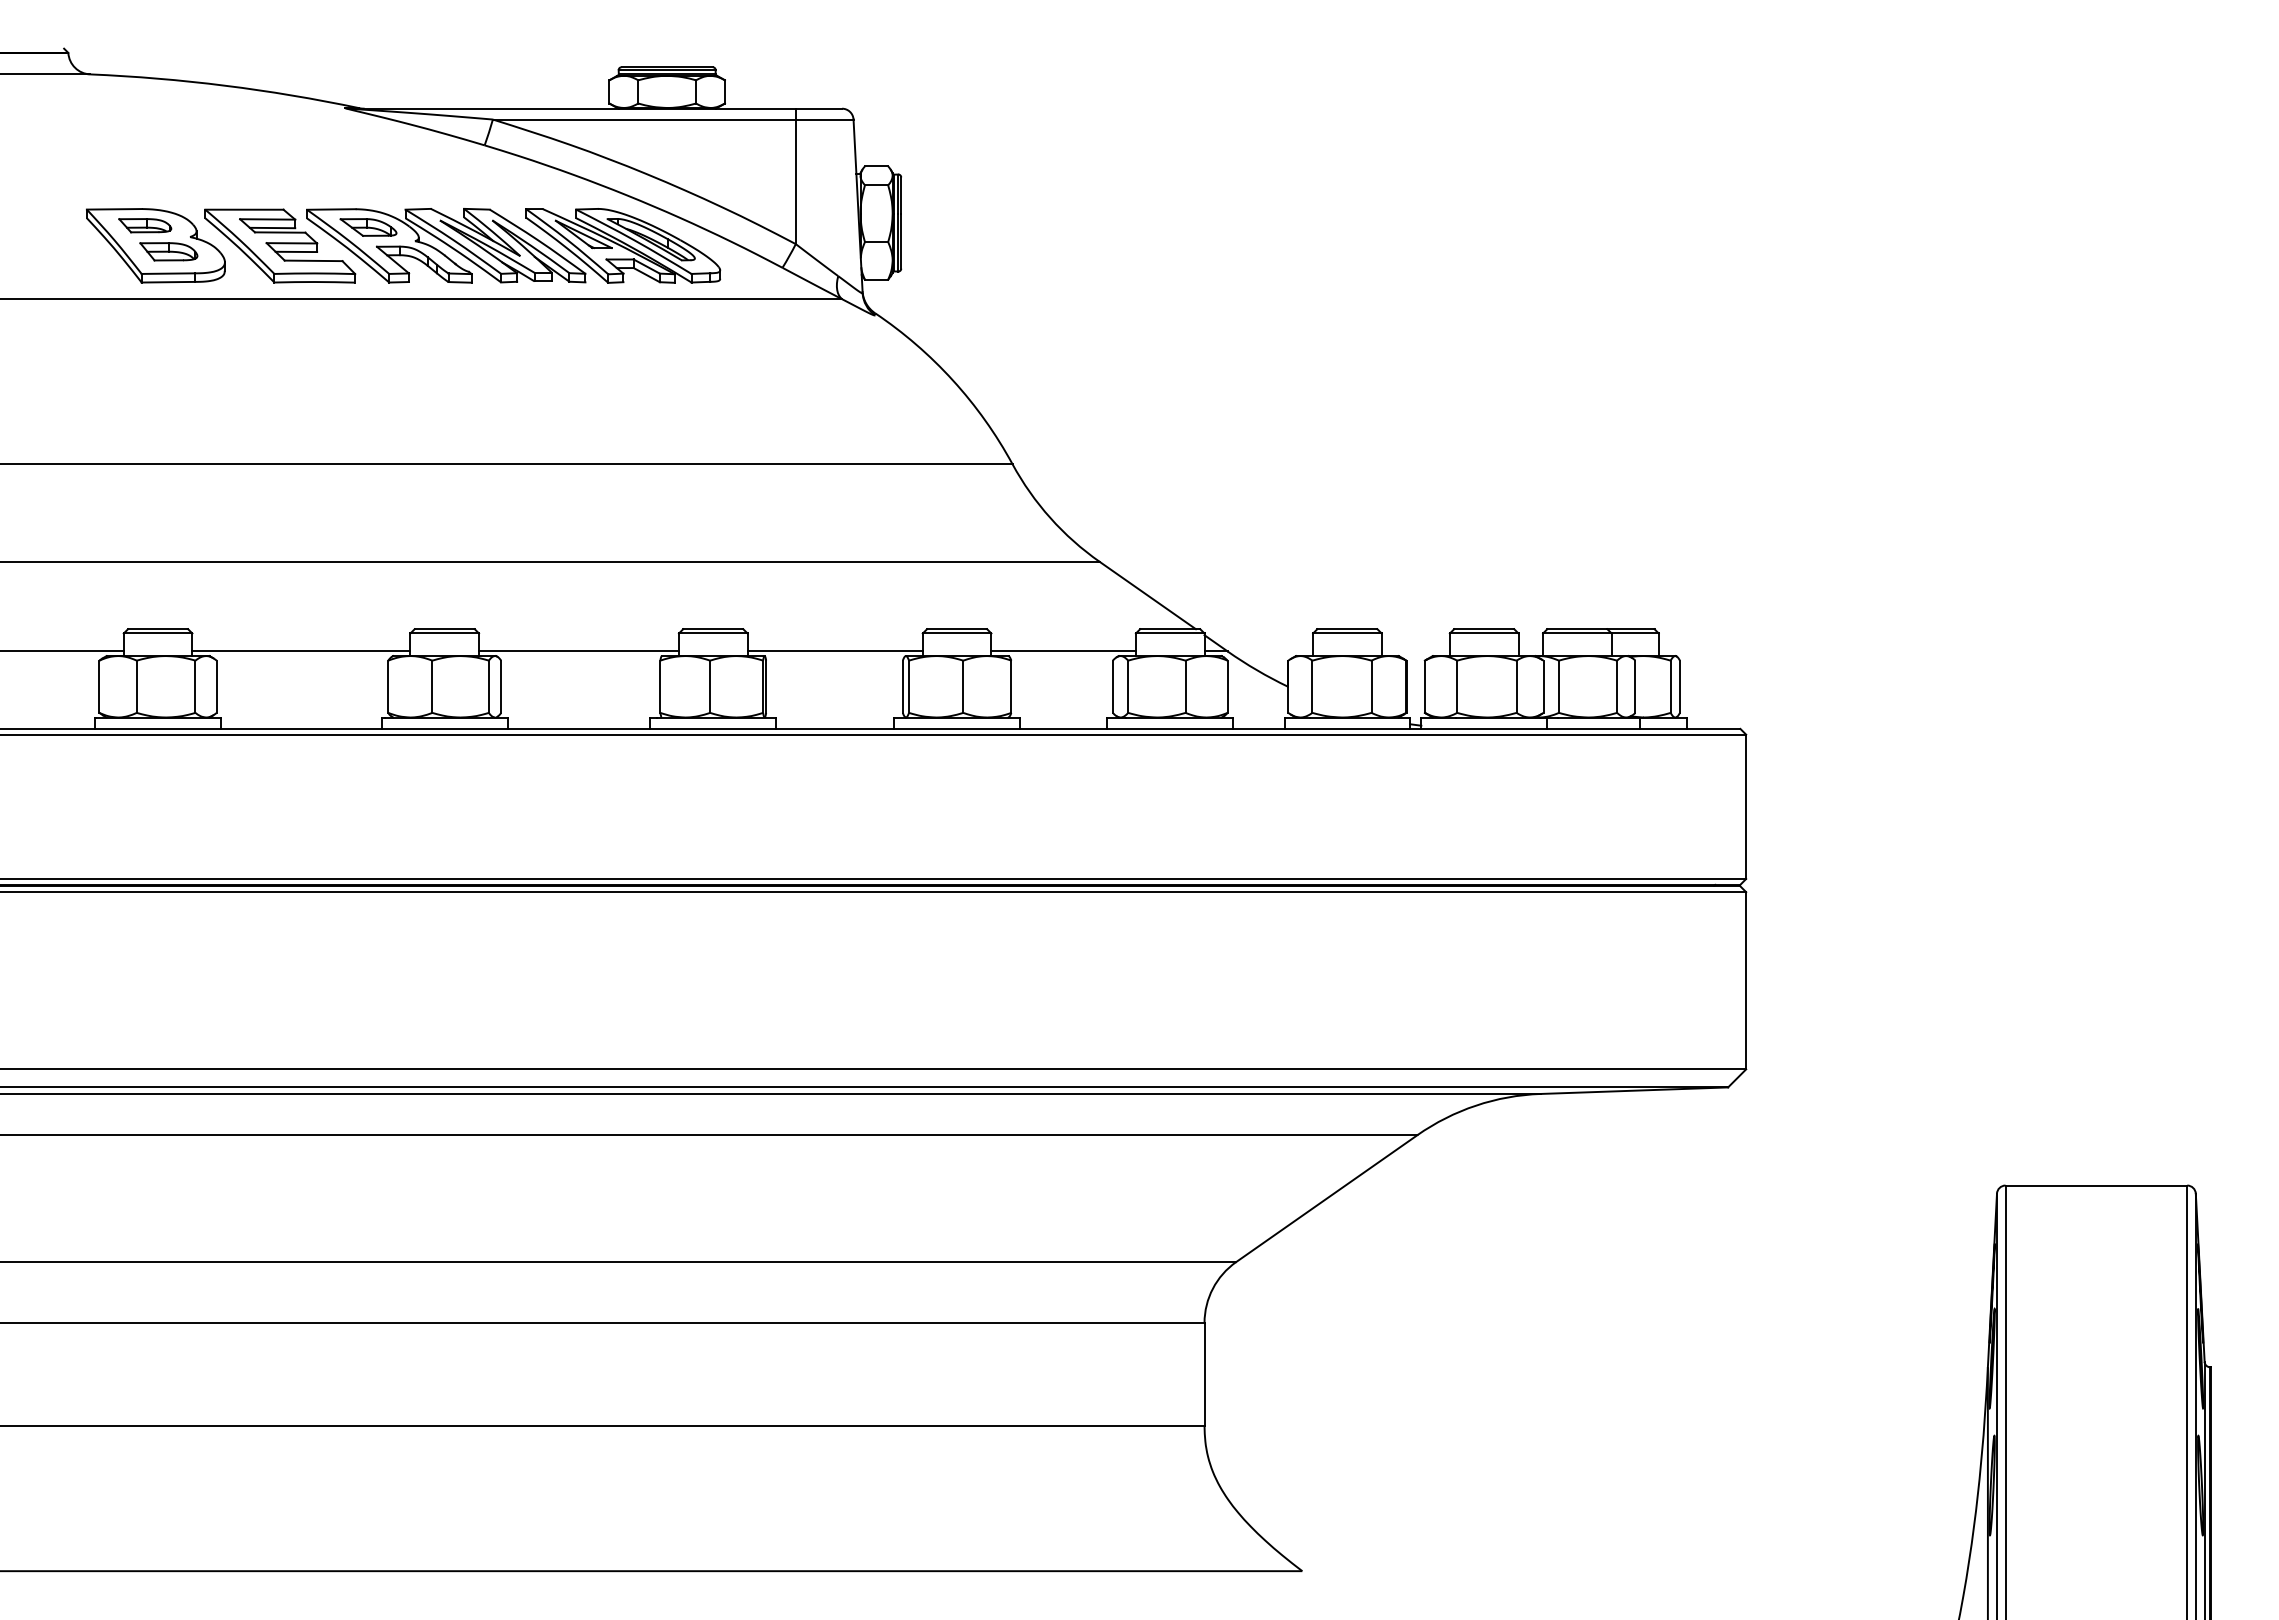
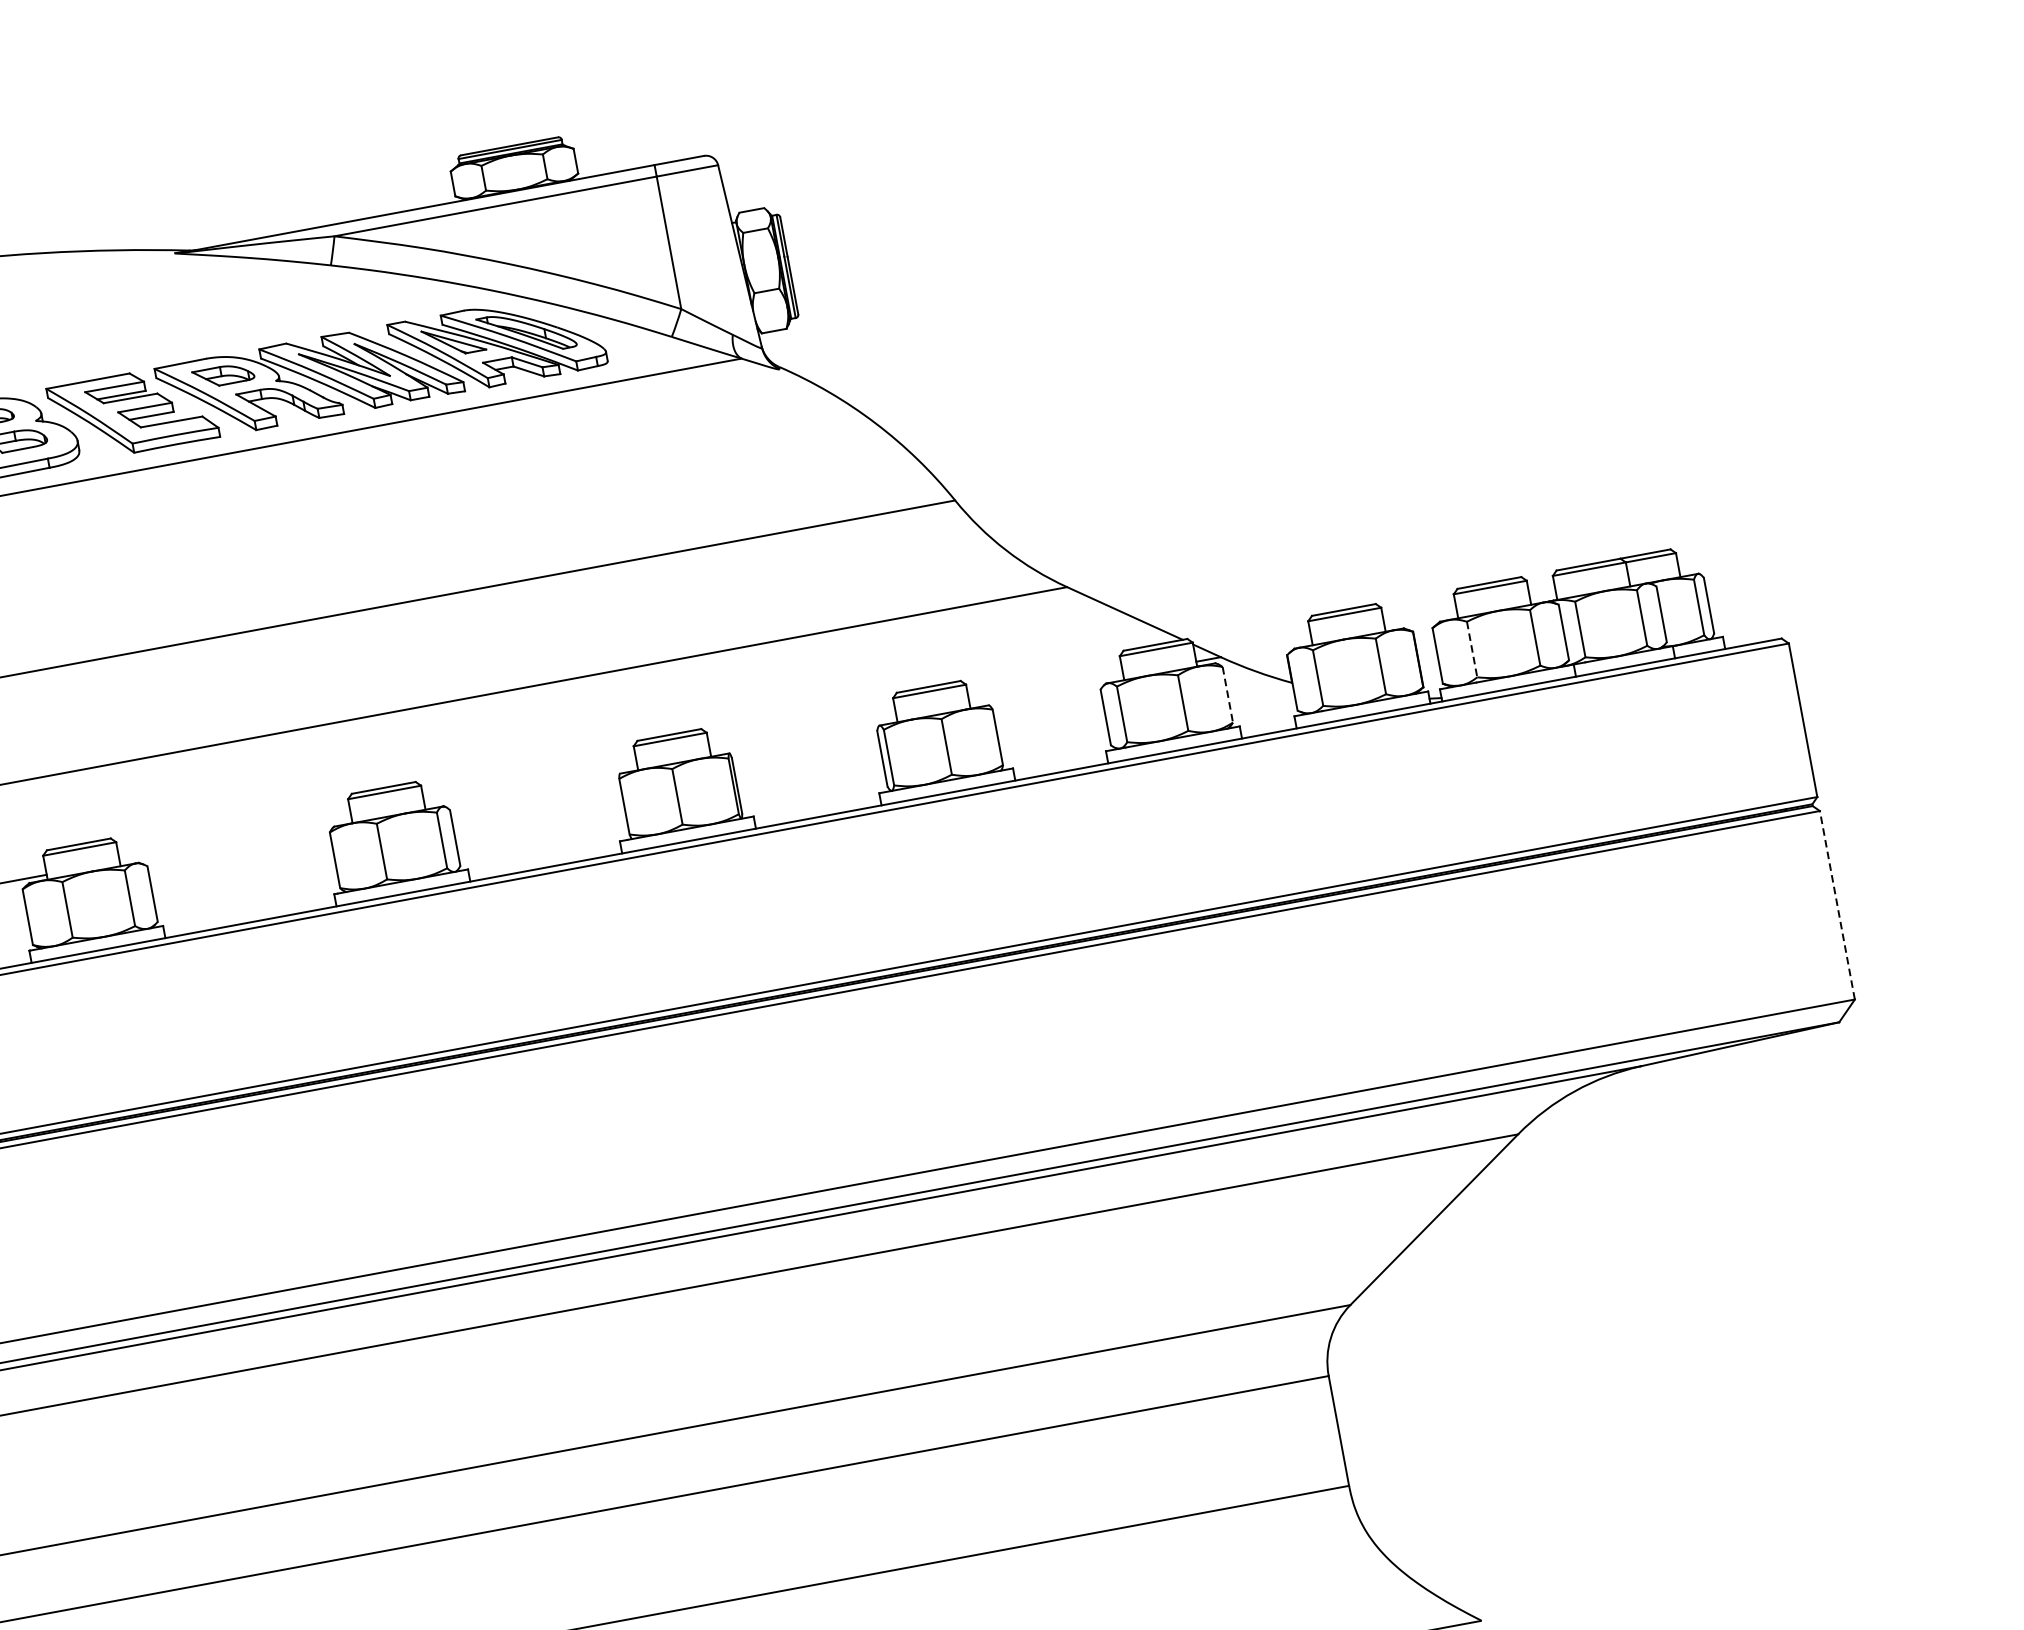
line: (301, 651) -> (235, 839), removed
line: (578, 651) -> (530, 785), removed
line: (834, 651) -> (802, 734), removed
line: (1063, 651) -> (1046, 689), removed
line: (1227, 687) -> (1227, 695), solid -> dashed
line: (1457, 687) -> (1472, 650), solid -> dashed
line: (1746, 980) -> (1837, 904), solid -> dashed

